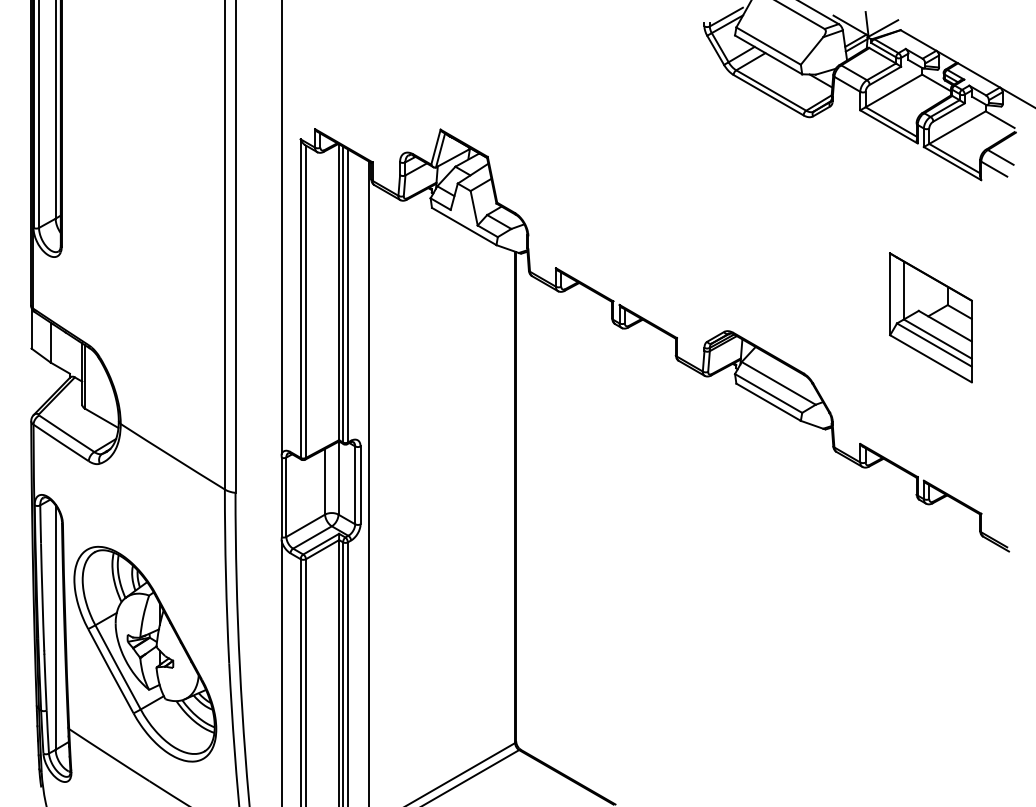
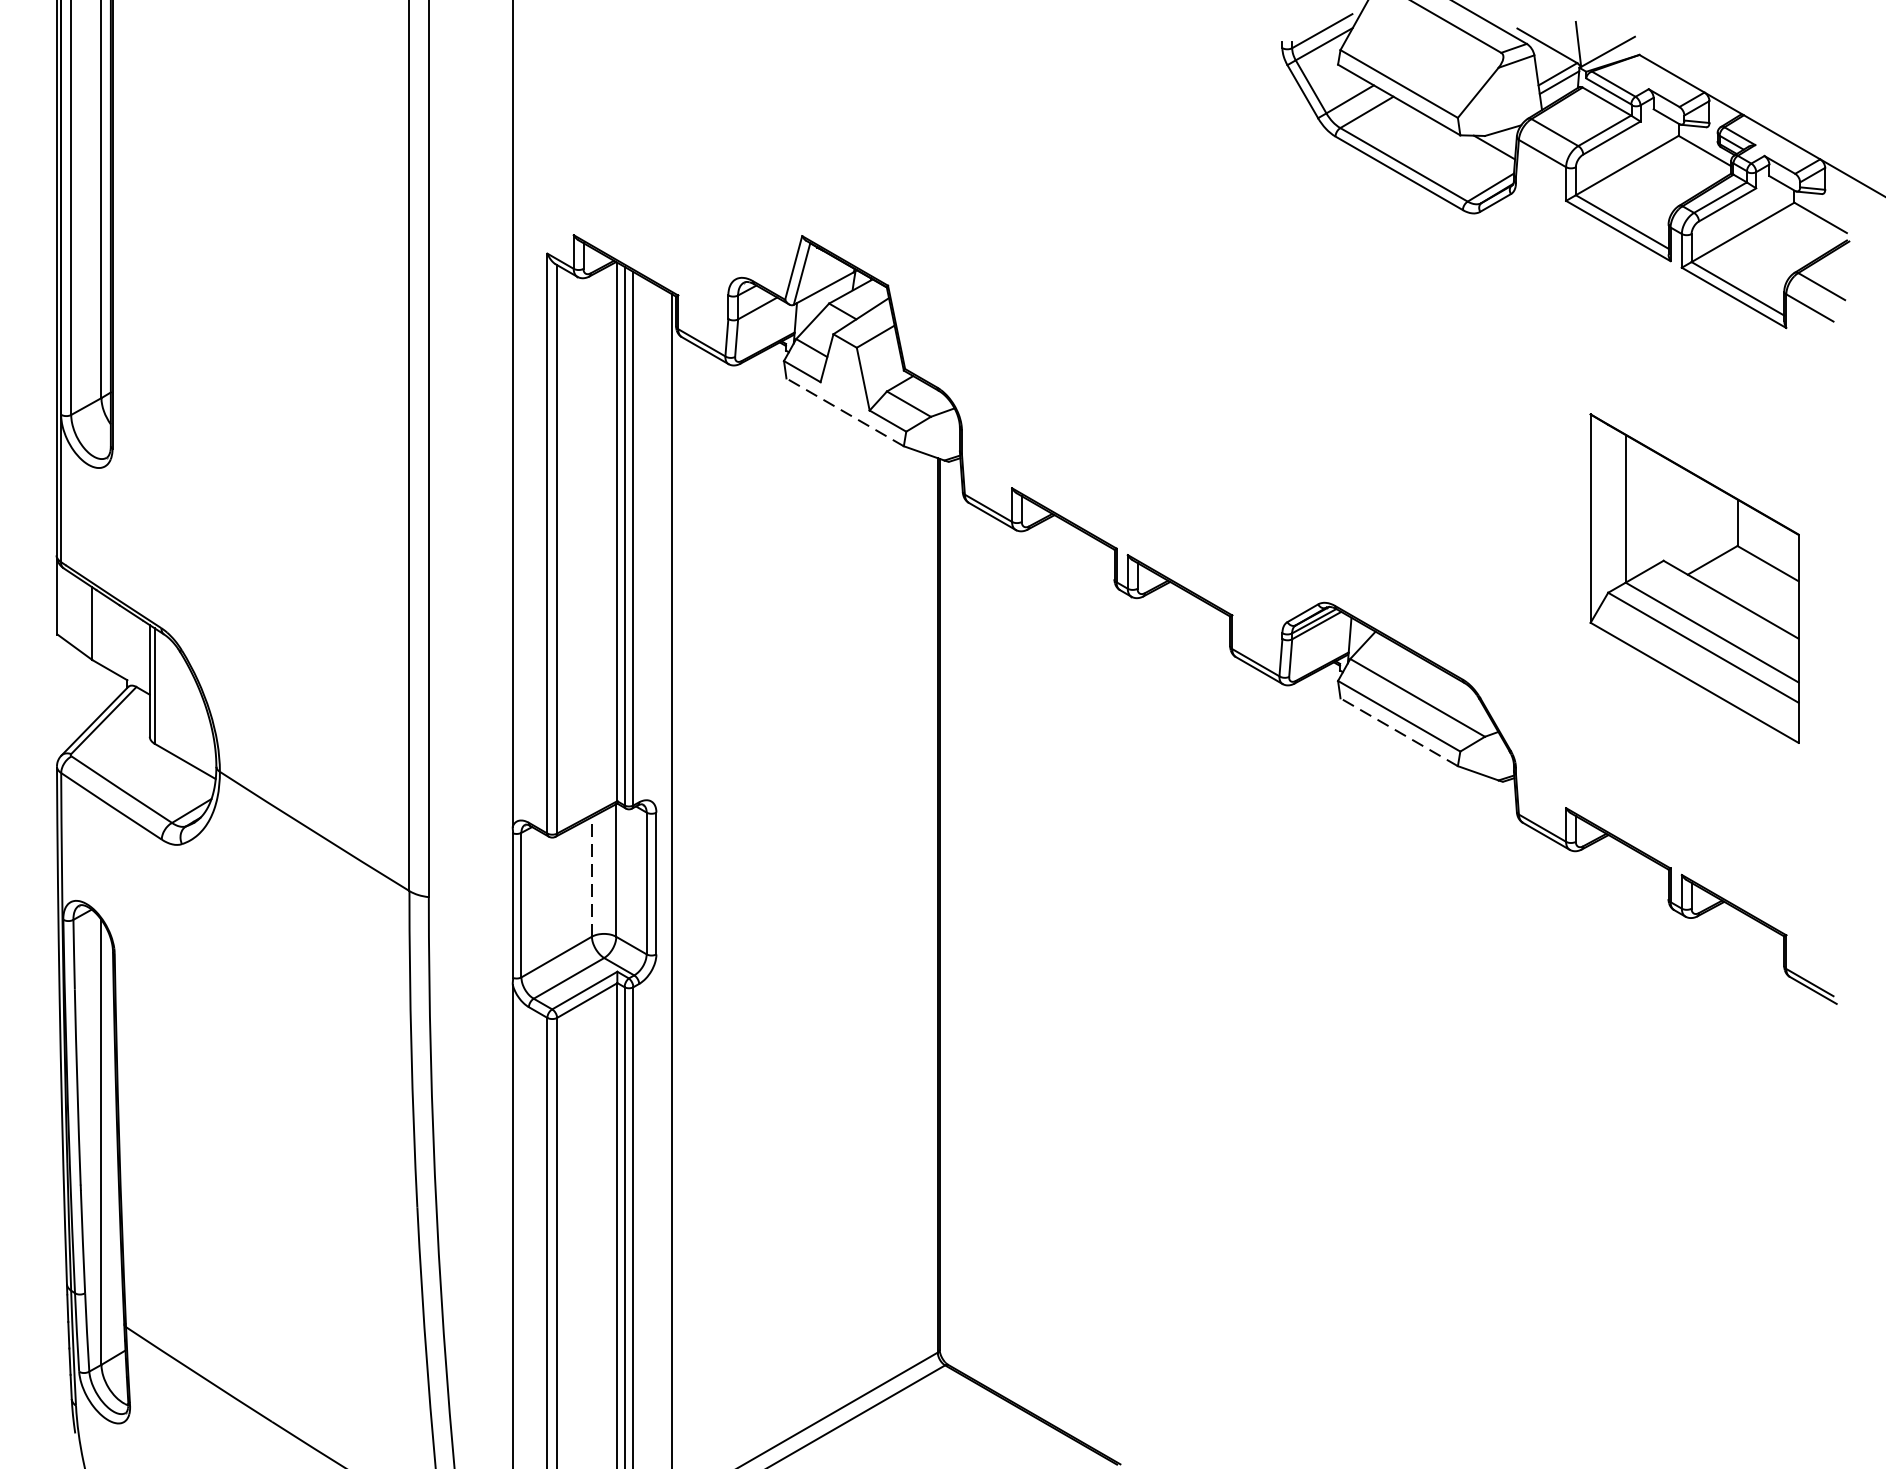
line: (463, 226) -> (843, 412), solid -> dashed
part: (930, 317) -> (1693, 577), size x1.4
line: (768, 402) -> (1398, 732), solid -> dashed
line: (325, 481) -> (592, 876), solid -> dashed
part: (145, 653) -> (264, 1189), removed

